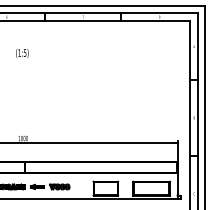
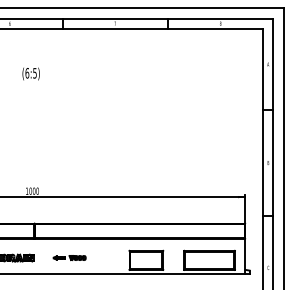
text: (19, 53) -> (27, 73), (1:5) -> (6:5)
part: (50, 186) -> (69, 257), size x0.6

